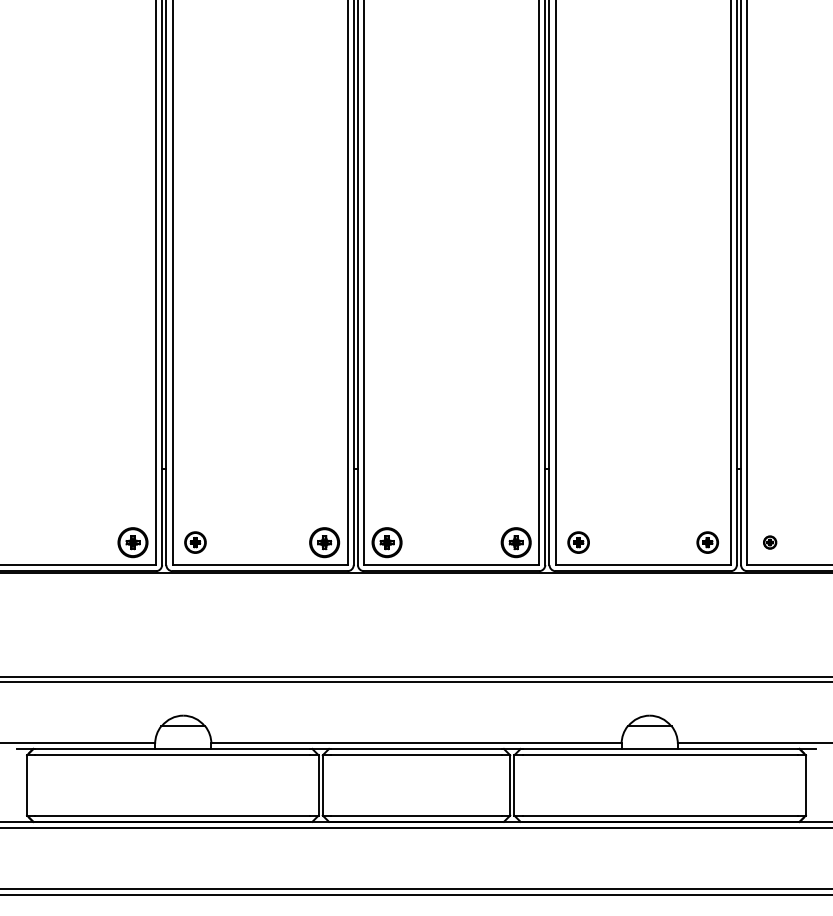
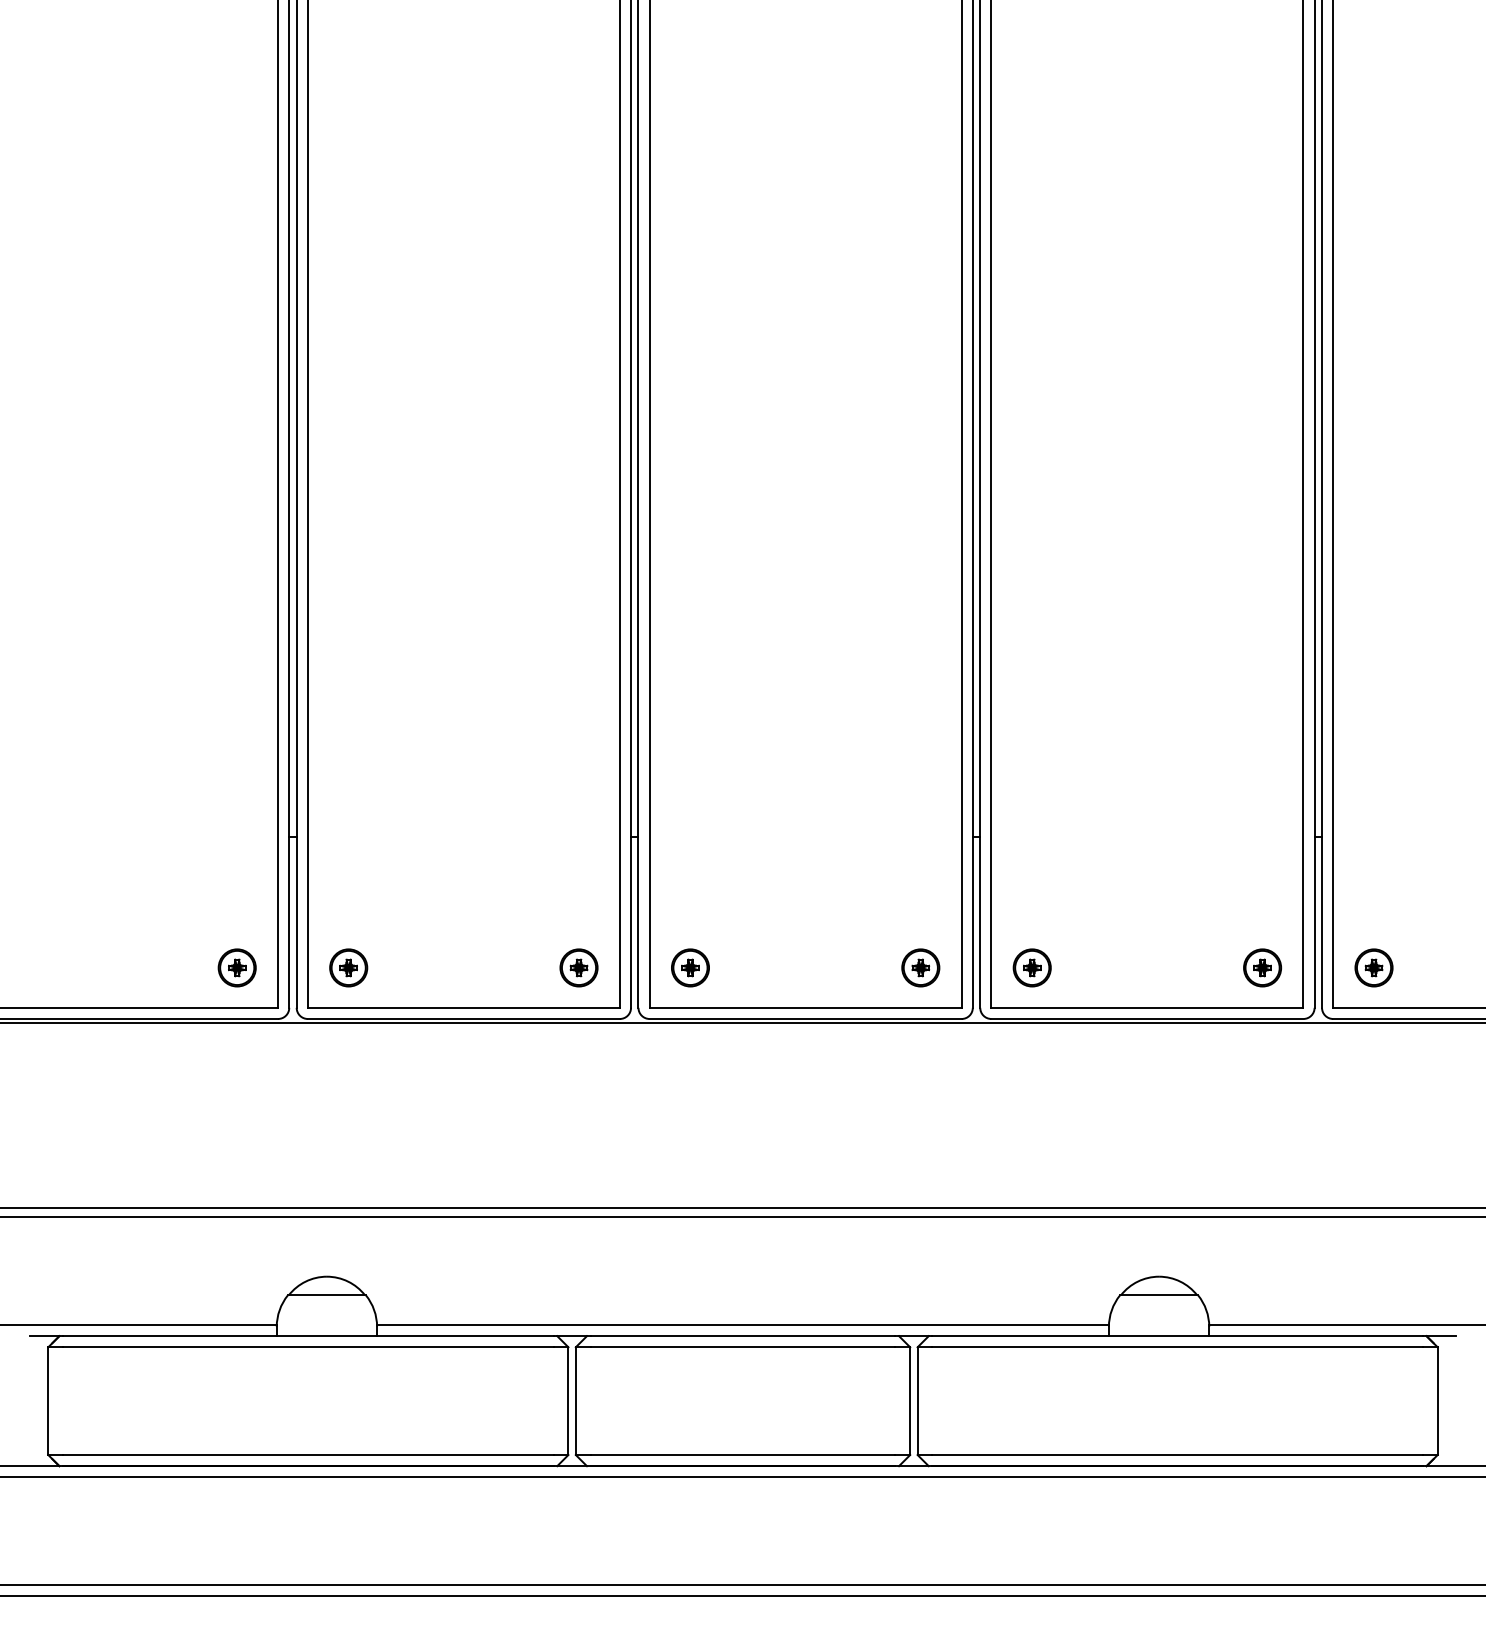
part: (132, 542) -> (236, 967), size x0.71
part: (324, 542) -> (578, 967), size x0.71
part: (386, 542) -> (689, 967), size x0.71
part: (515, 542) -> (919, 967), size x0.71
part: (769, 542) -> (1372, 967), size x1.67

